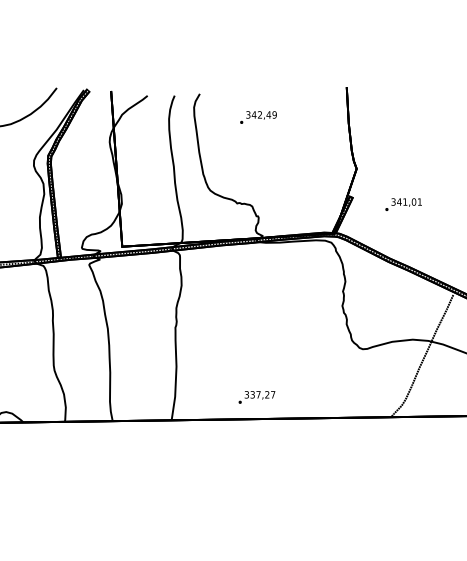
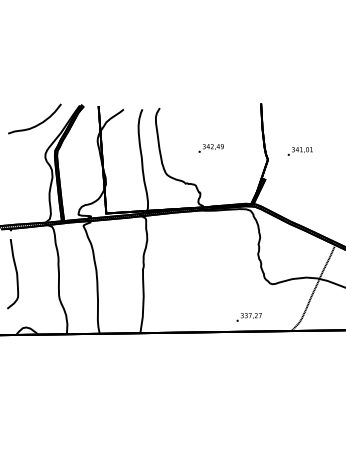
text: (257, 117) -> (210, 148), moved
text: (402, 204) -> (299, 151), moved
text: (255, 397) -> (248, 317), moved

